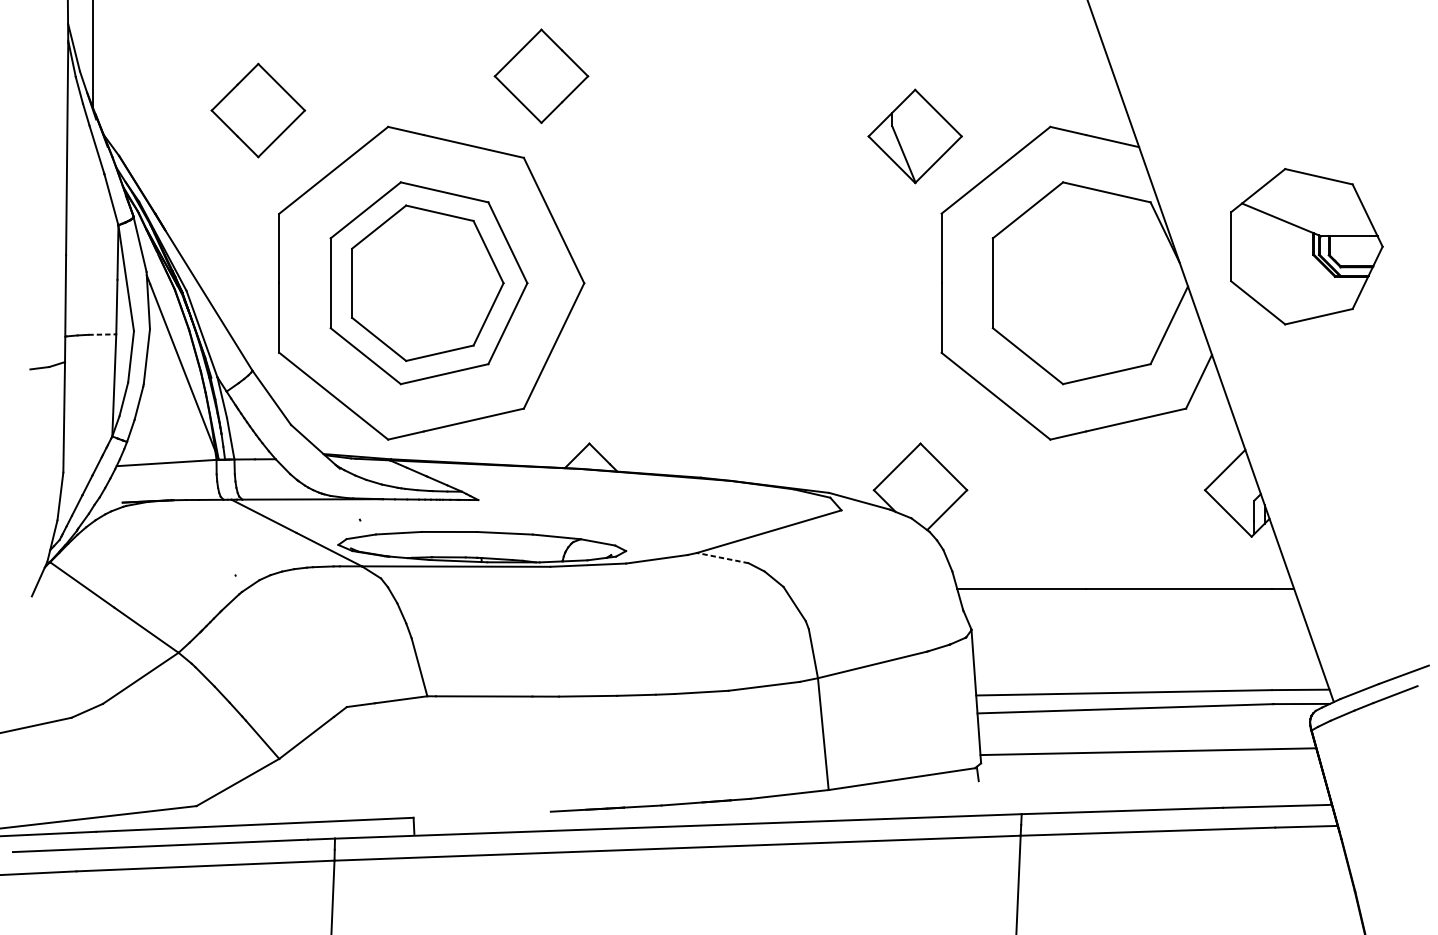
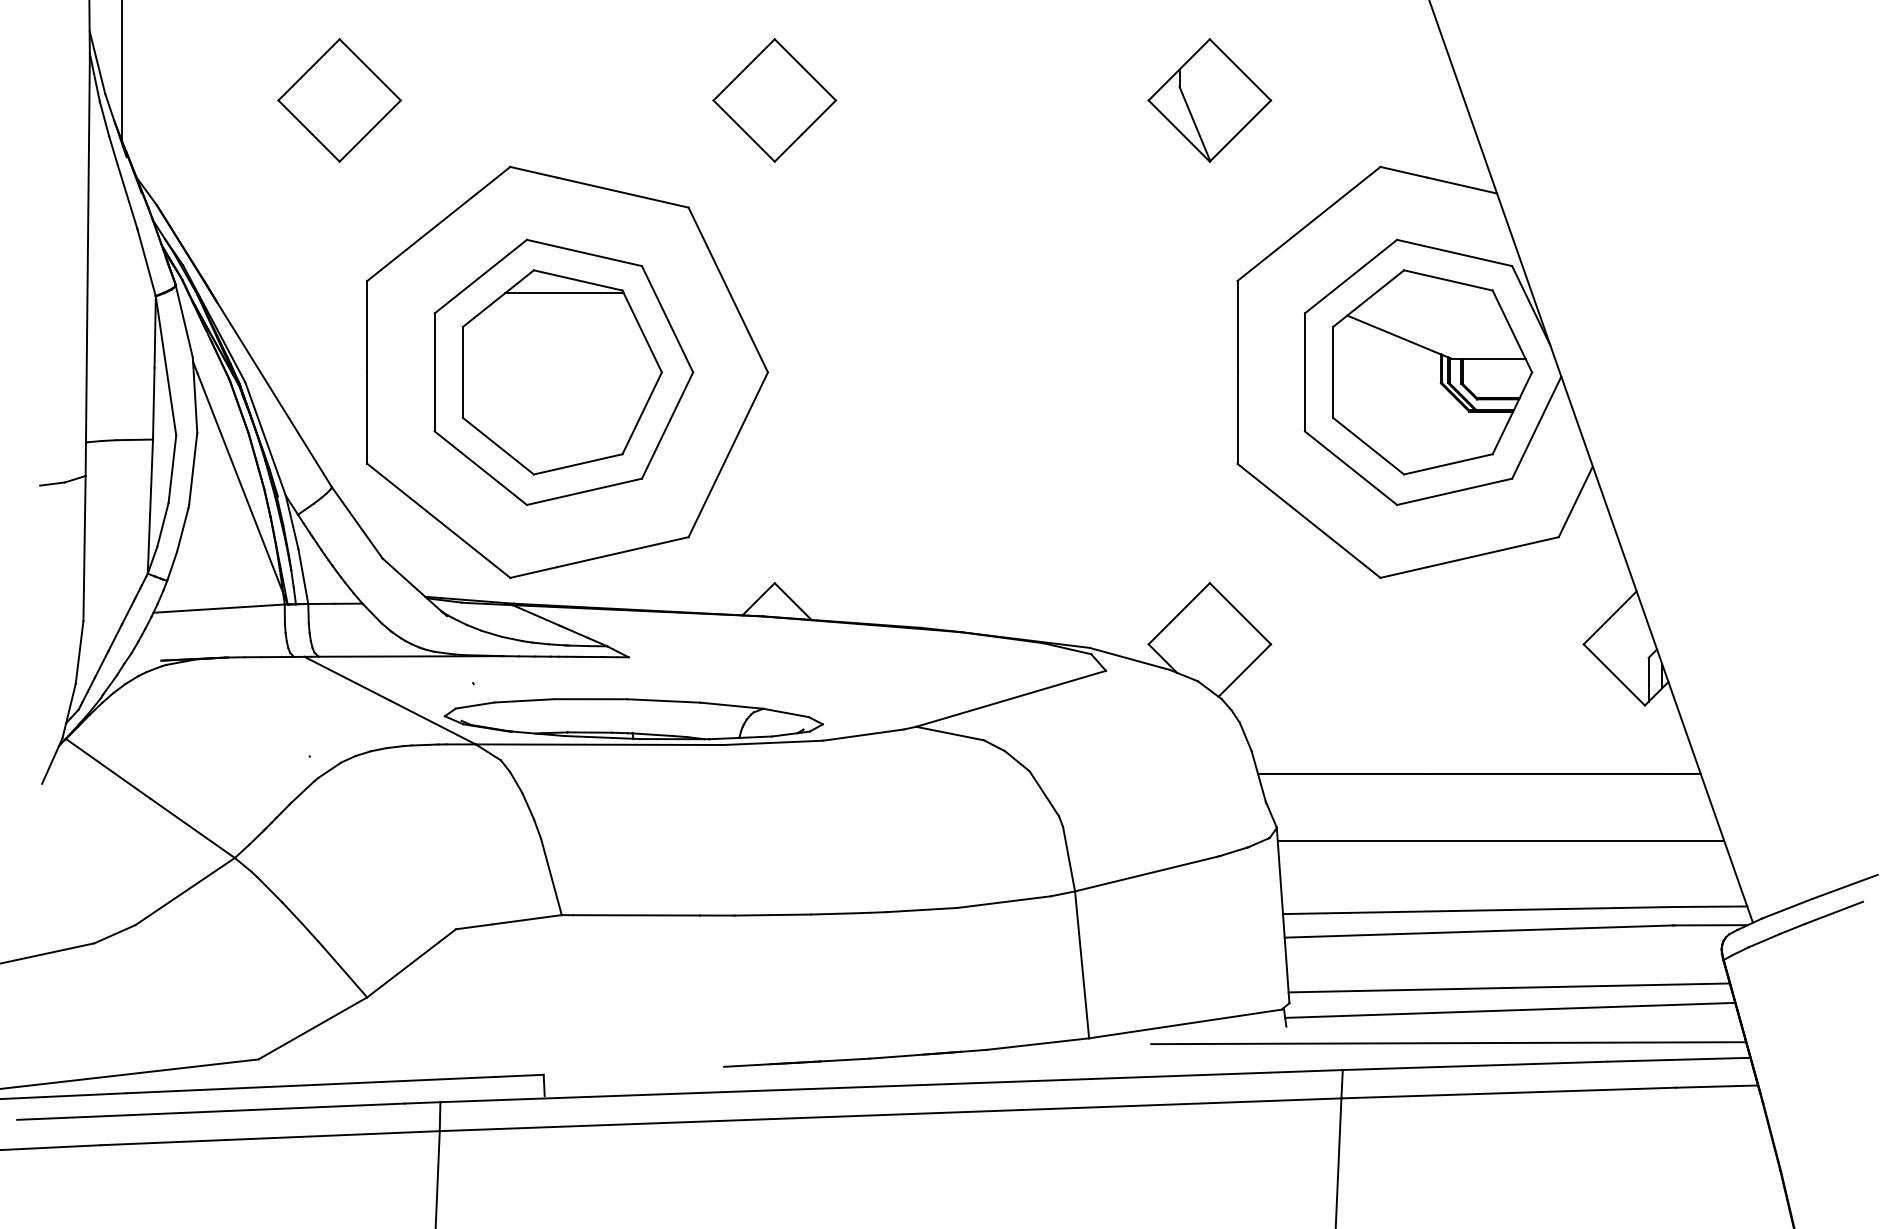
part: (541, 76) -> (774, 100), moved
part: (258, 110) -> (339, 100), moved
part: (914, 136) -> (1209, 100), moved
line: (429, 223) -> (564, 293), added
part: (1306, 246) -> (1432, 372), moved
line: (102, 334) -> (135, 439), dashed -> solid
line: (723, 558) -> (950, 733), dashed -> solid
line: (1141, 640) -> (1500, 841), added
line: (1149, 768) -> (1510, 1009), added
line: (1102, 793) -> (1448, 1043), added

